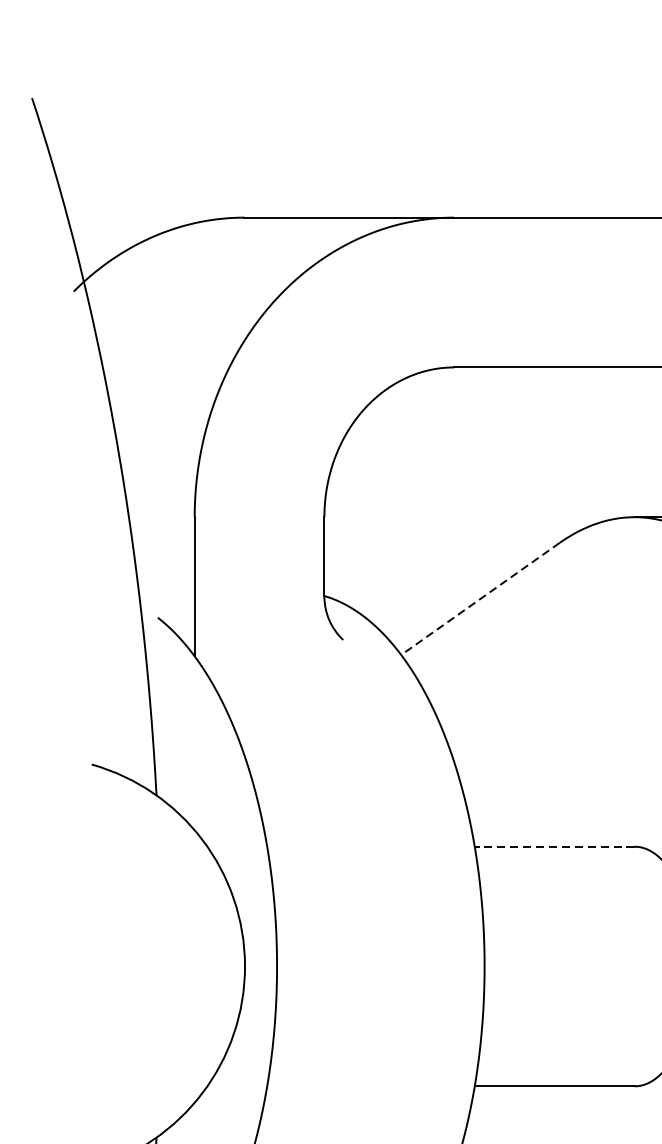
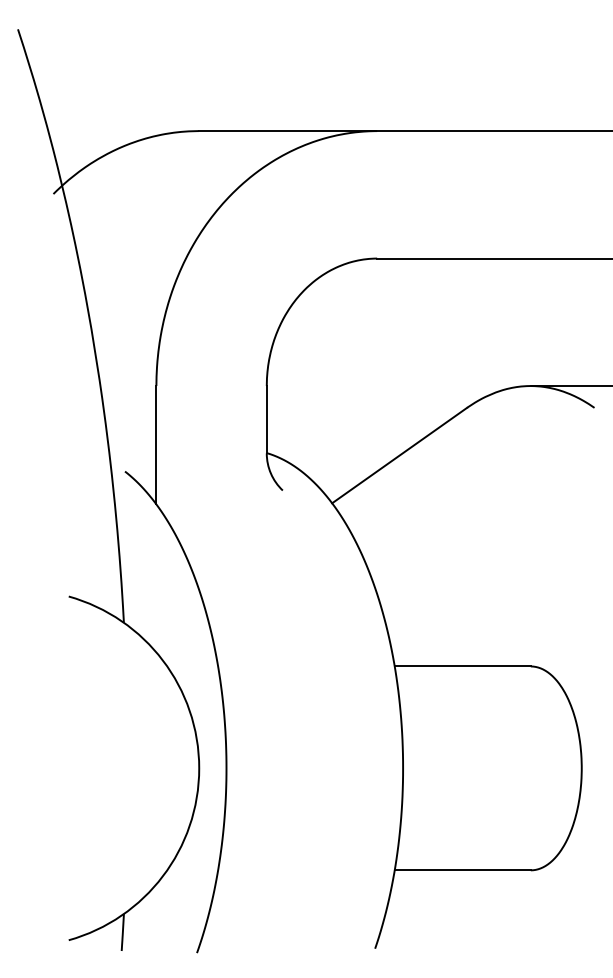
line: (480, 598) -> (399, 455), dashed -> solid
line: (554, 846) -> (462, 666), dashed -> solid

